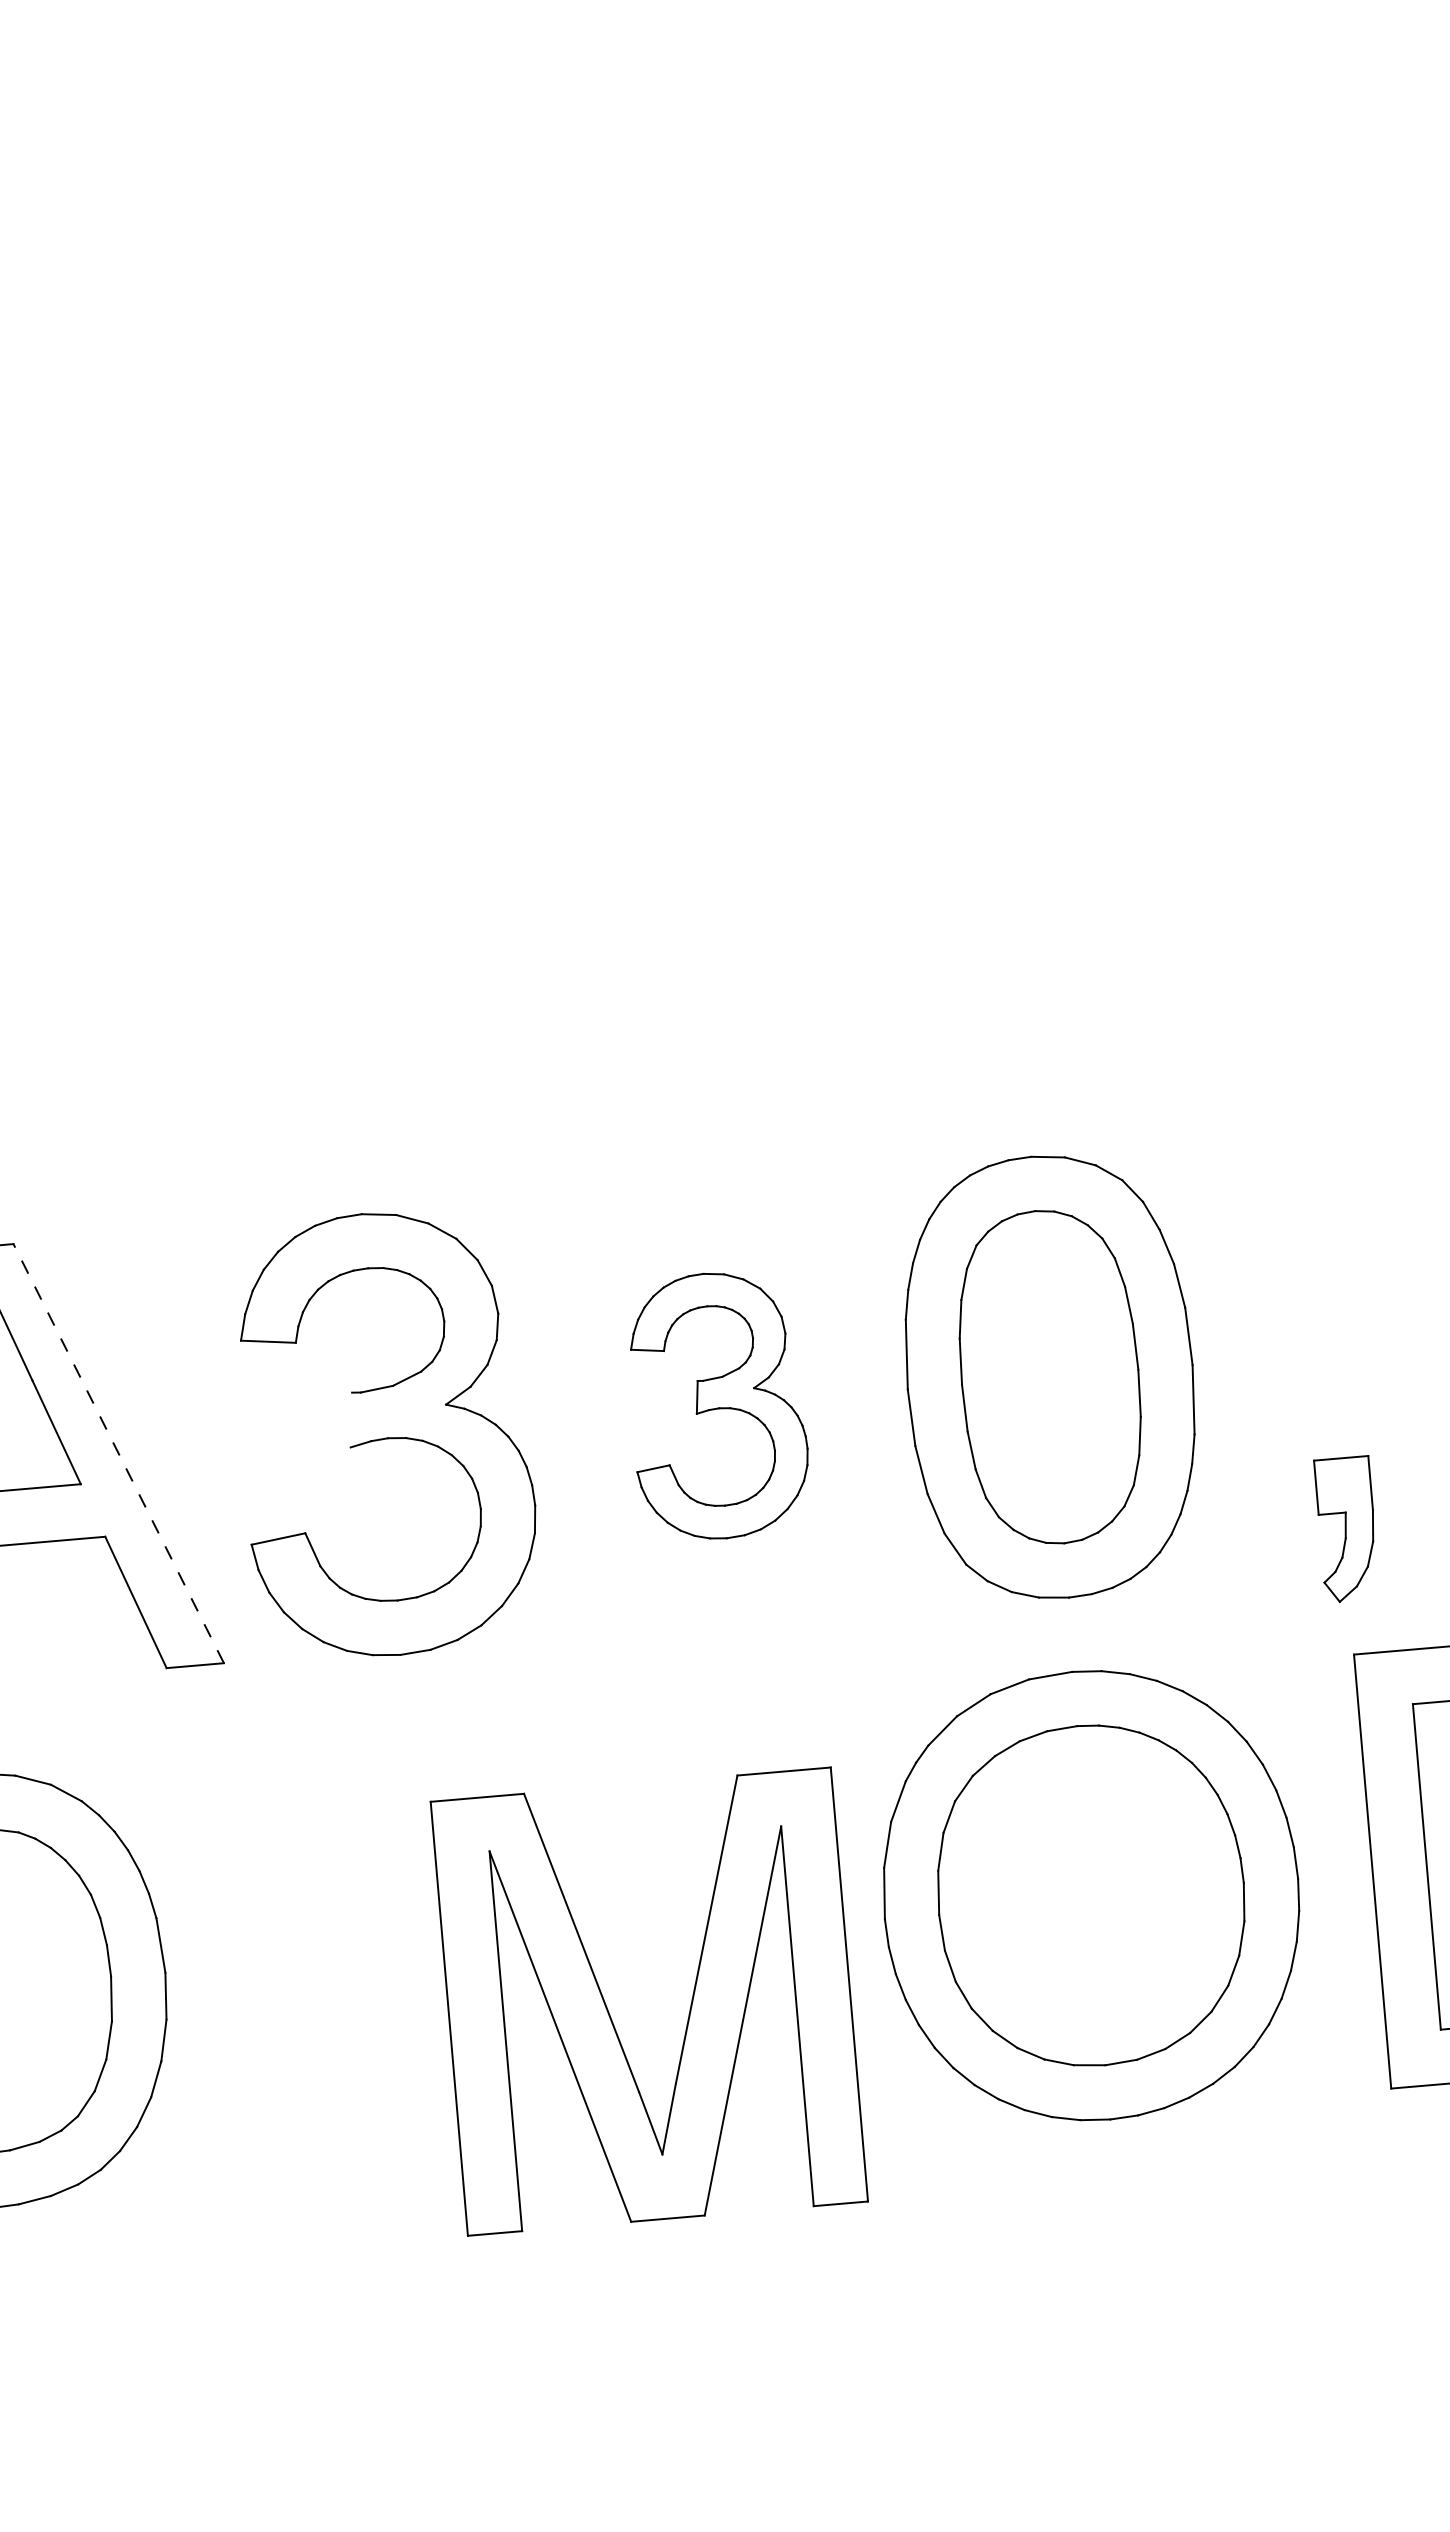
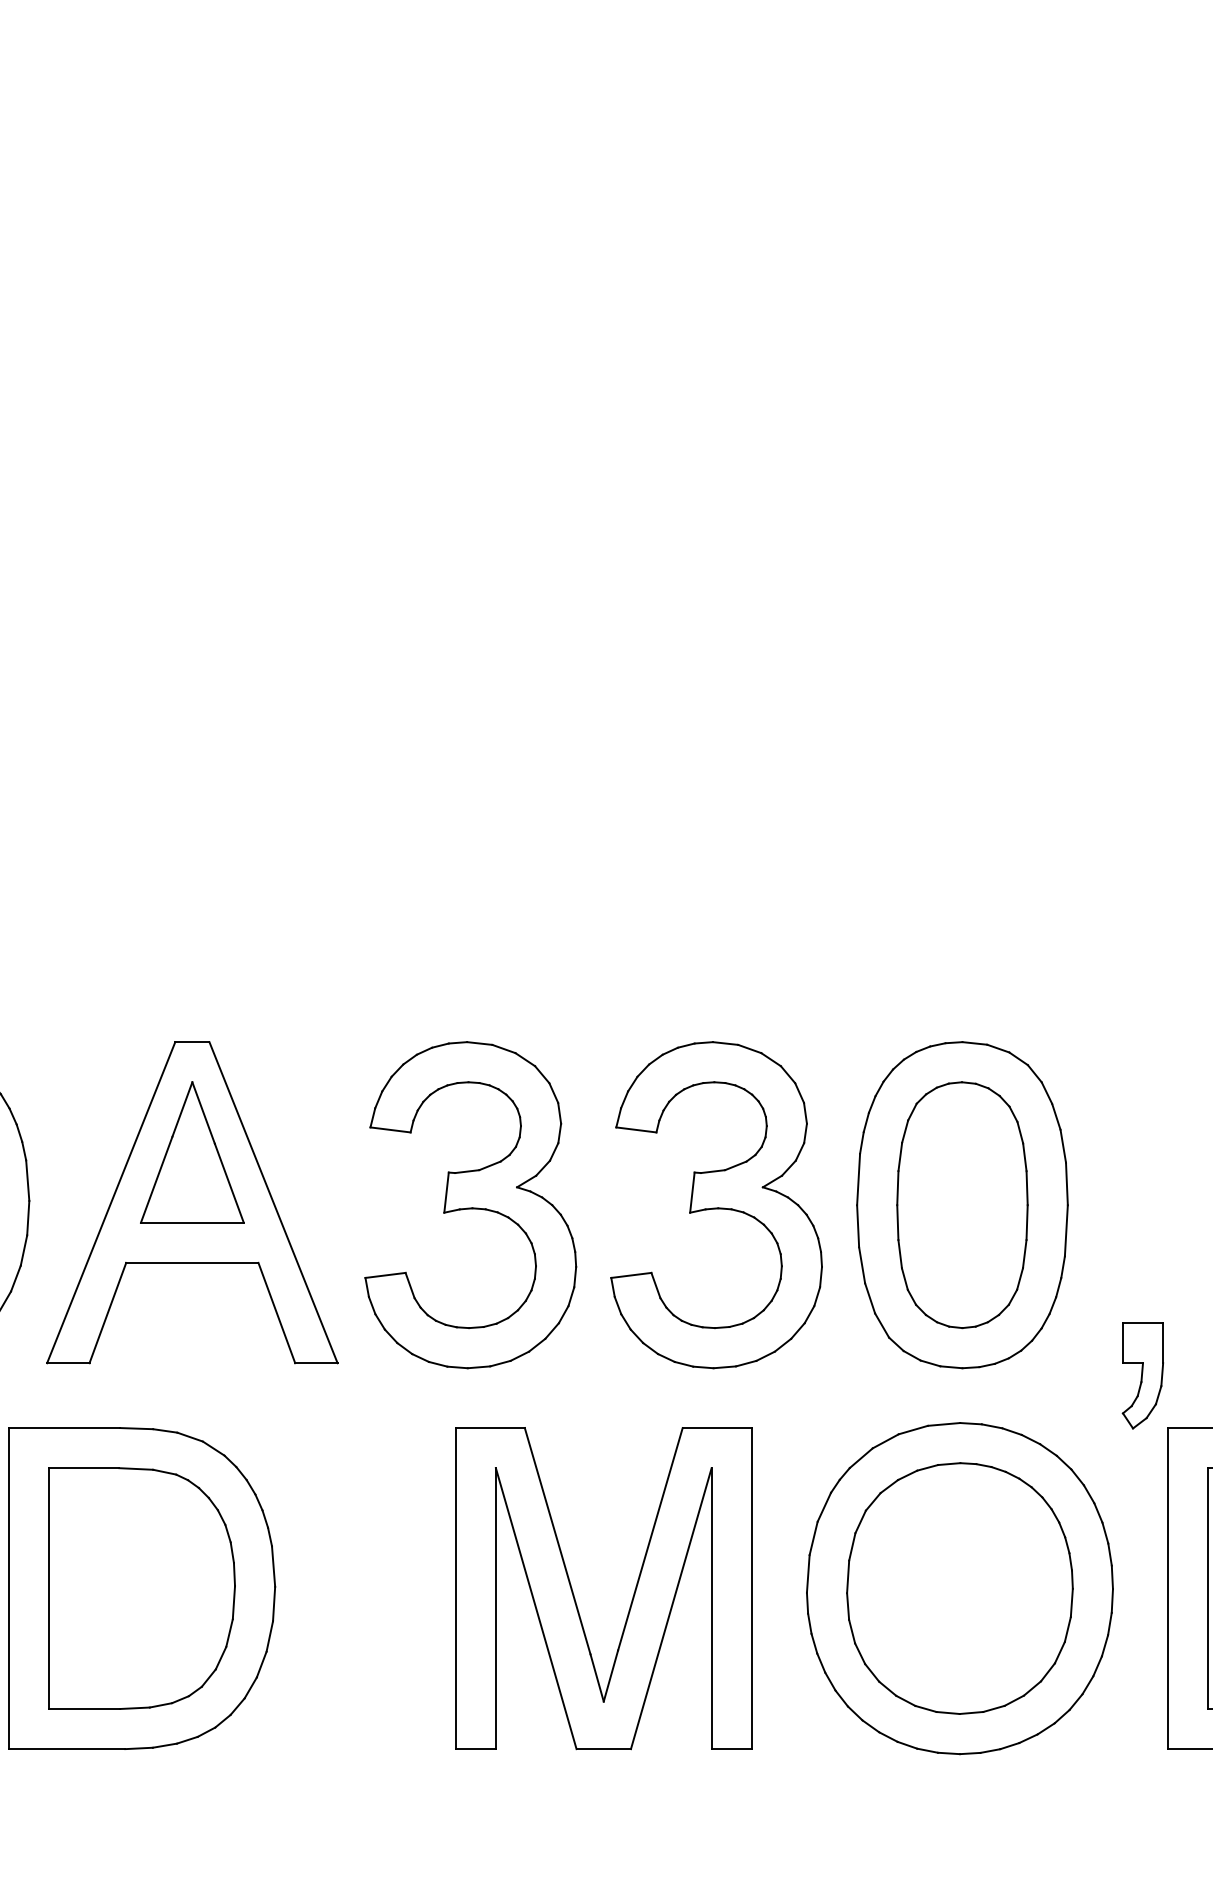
part: (717, 1406) -> (716, 1205), size x1.67
line: (351, 1419) -> (446, 1192), added
line: (118, 1453) -> (273, 1202), dashed -> solid
part: (1346, 1529) -> (1142, 1375), moved
part: (610, 2013) -> (574, 1594), moved

